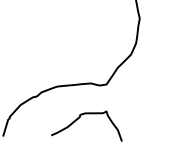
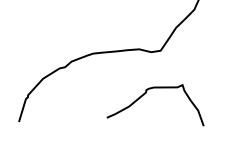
curve: (79, 118) -> (145, 94), moved

